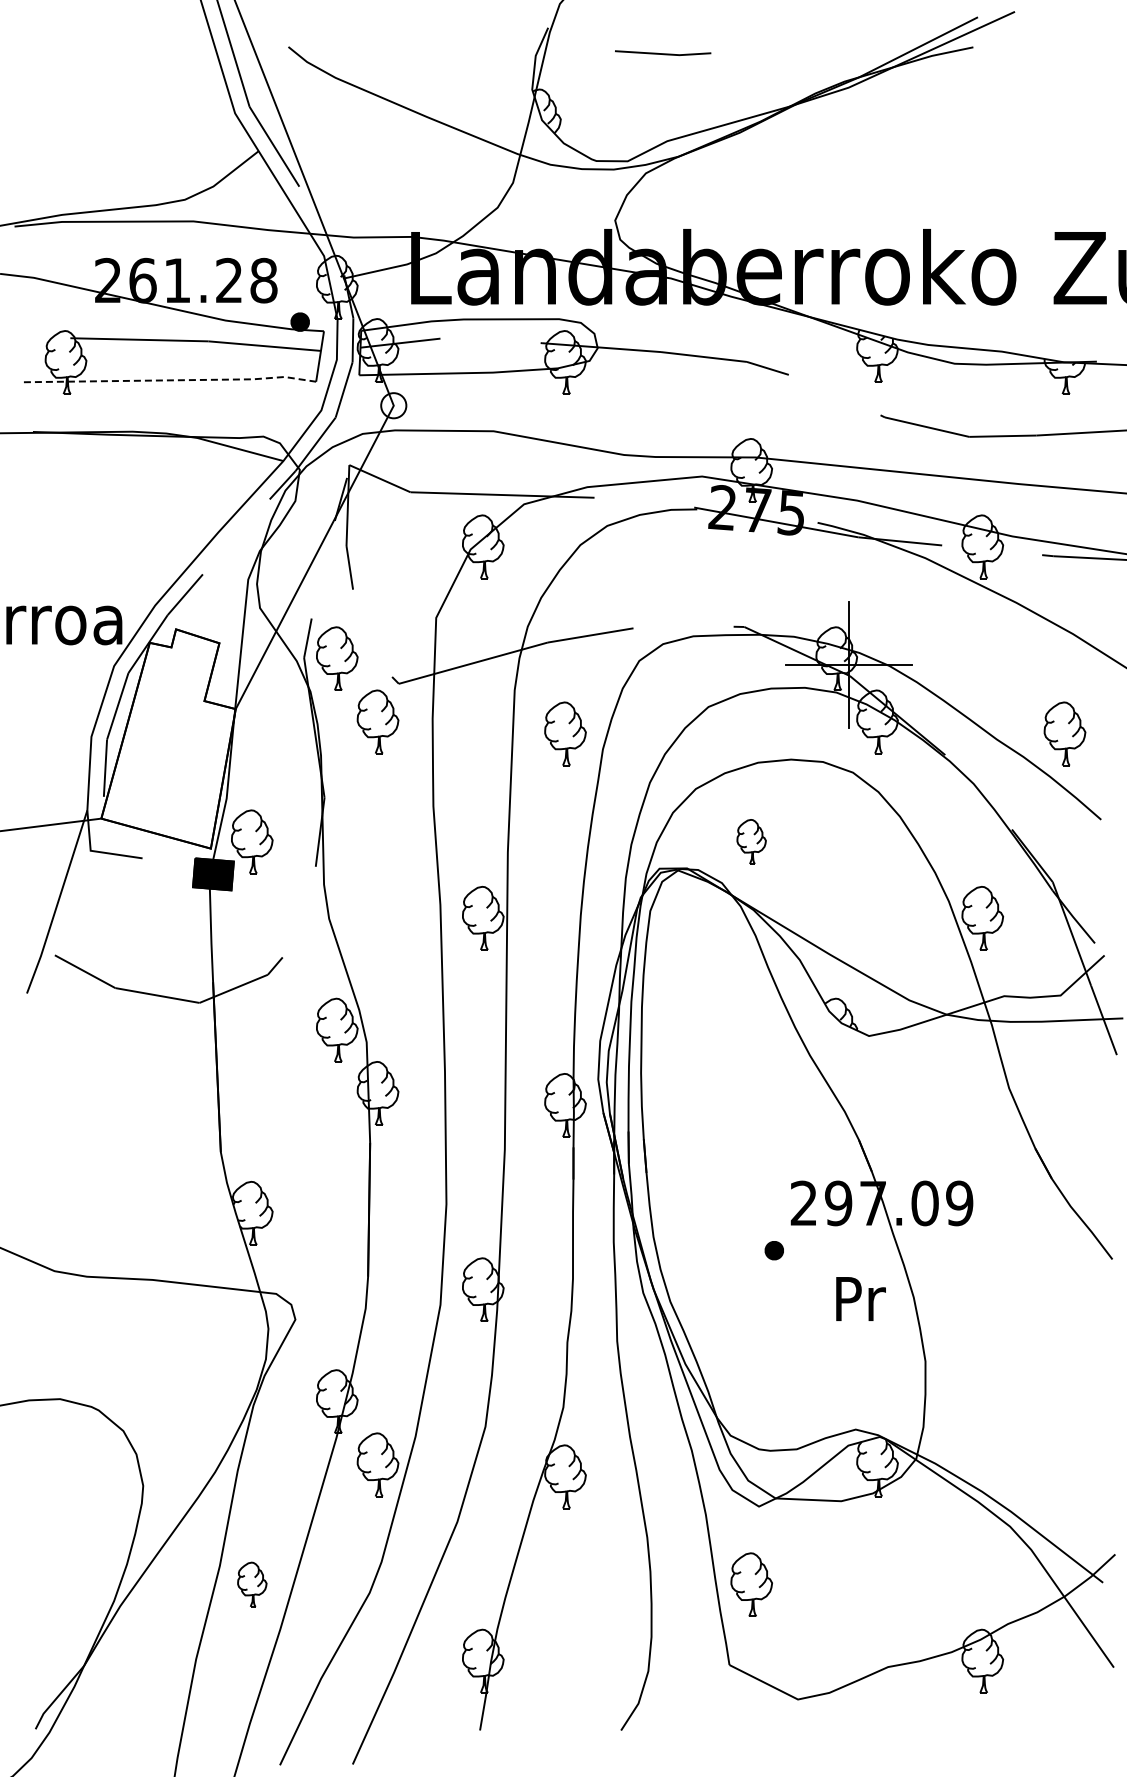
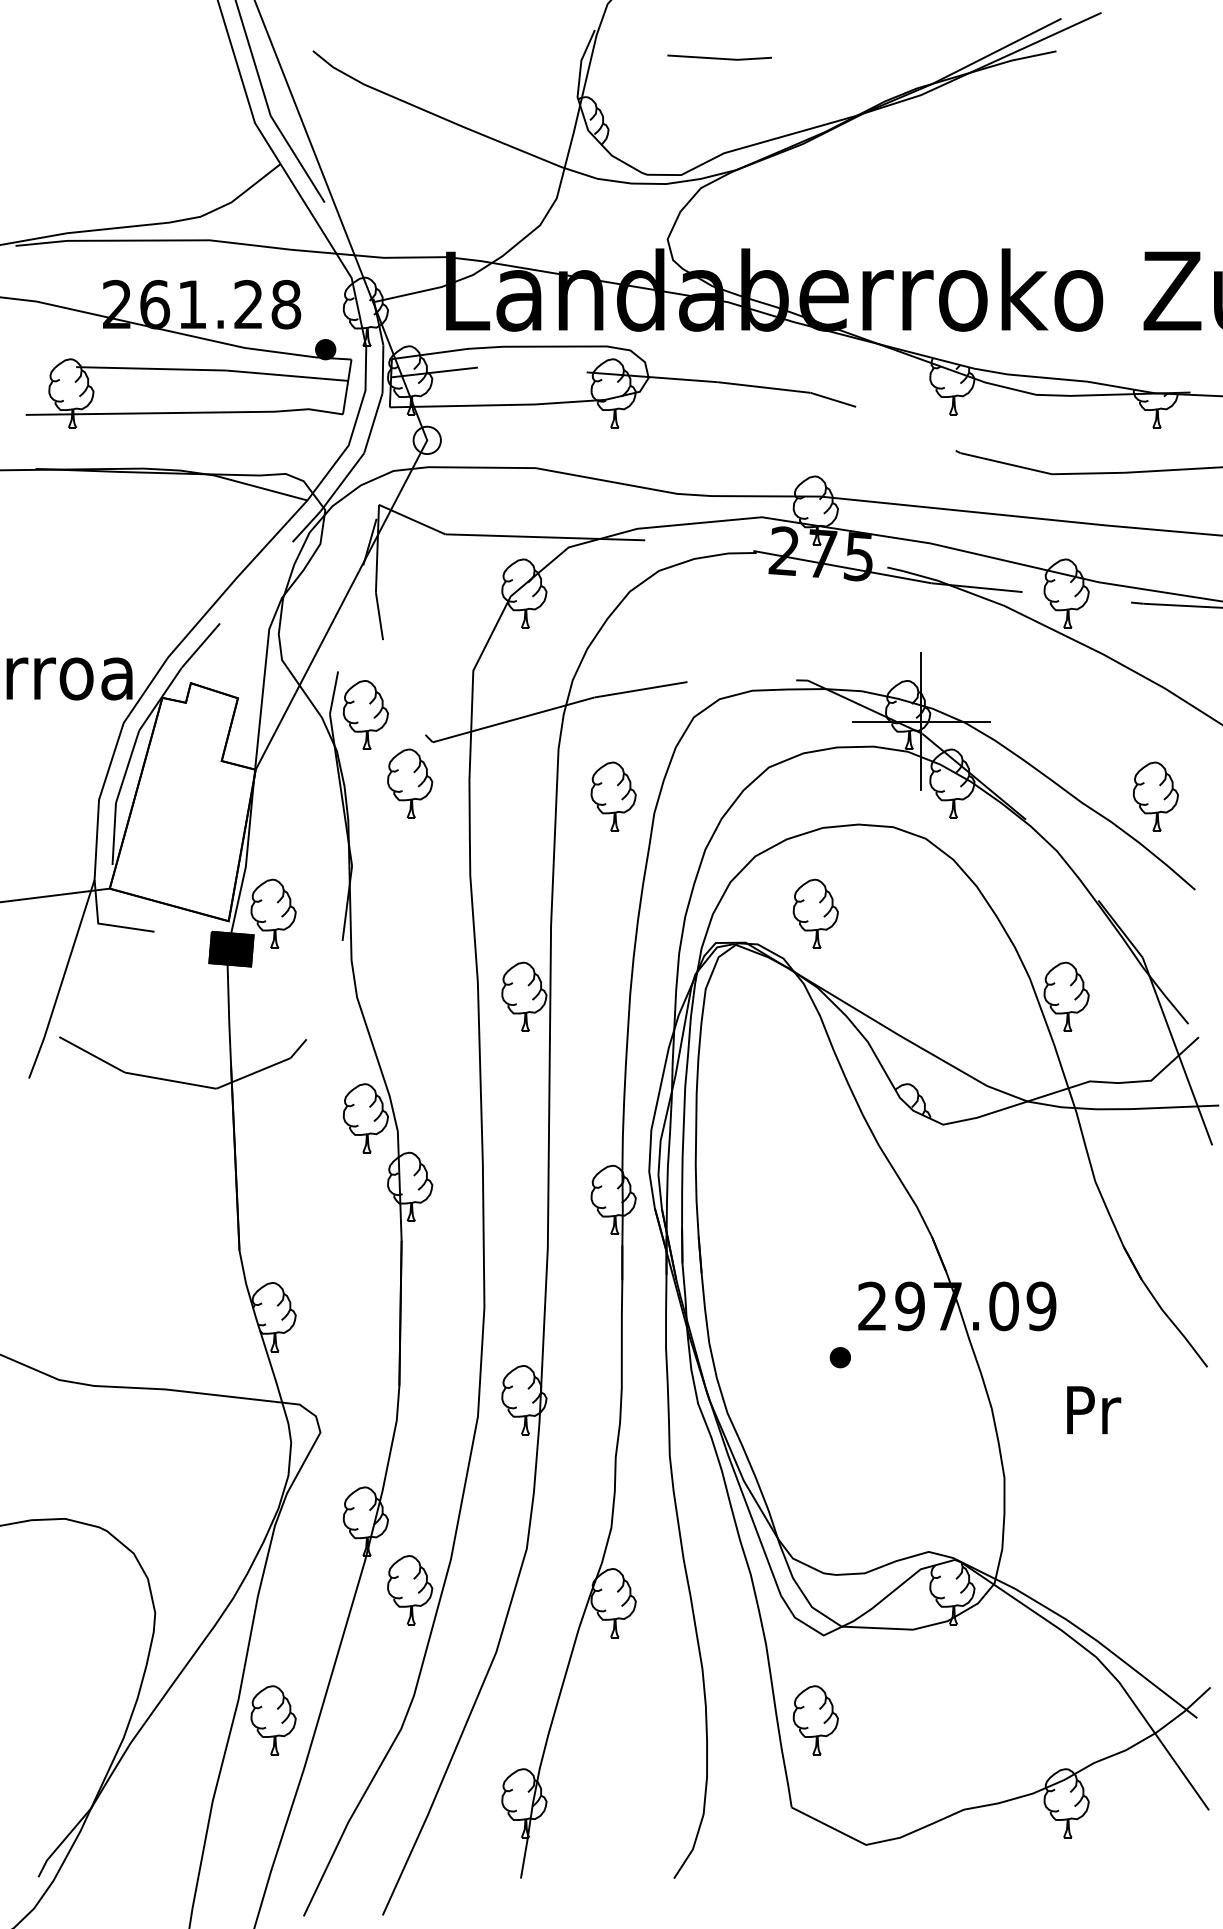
line: (171, 380) -> (185, 413), dashed -> solid
part: (751, 841) -> (815, 913), size x1.43
text: (860, 1298) -> (1093, 1409), moved
part: (252, 1584) -> (273, 1720), size x1.43

